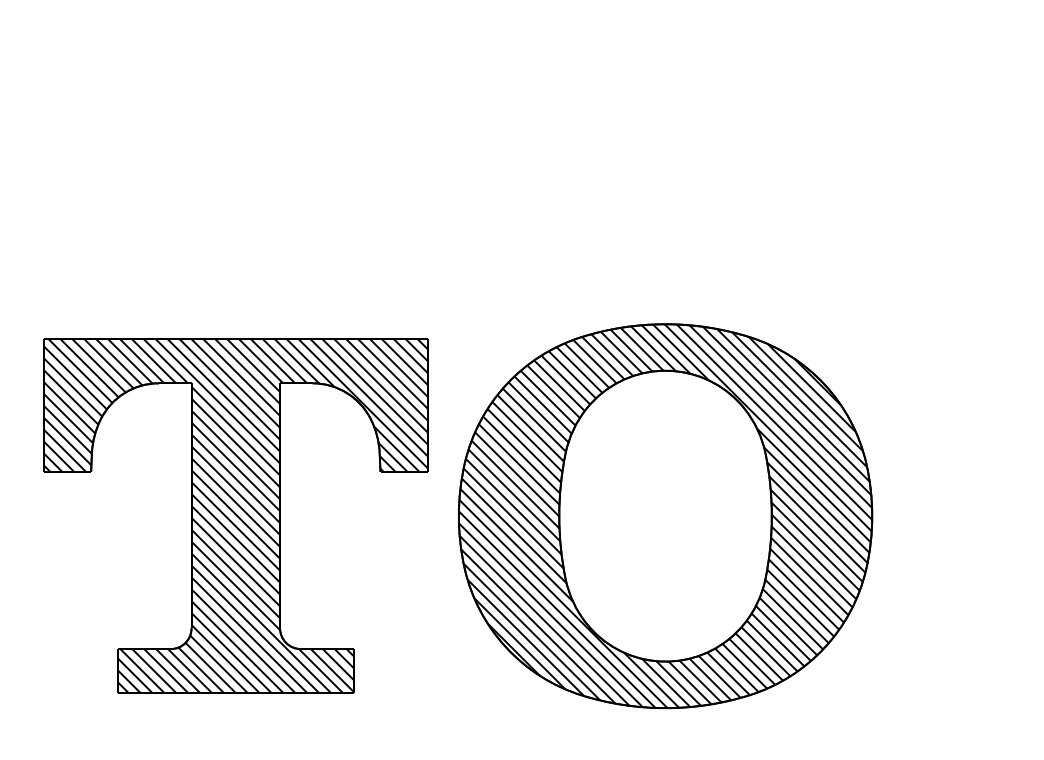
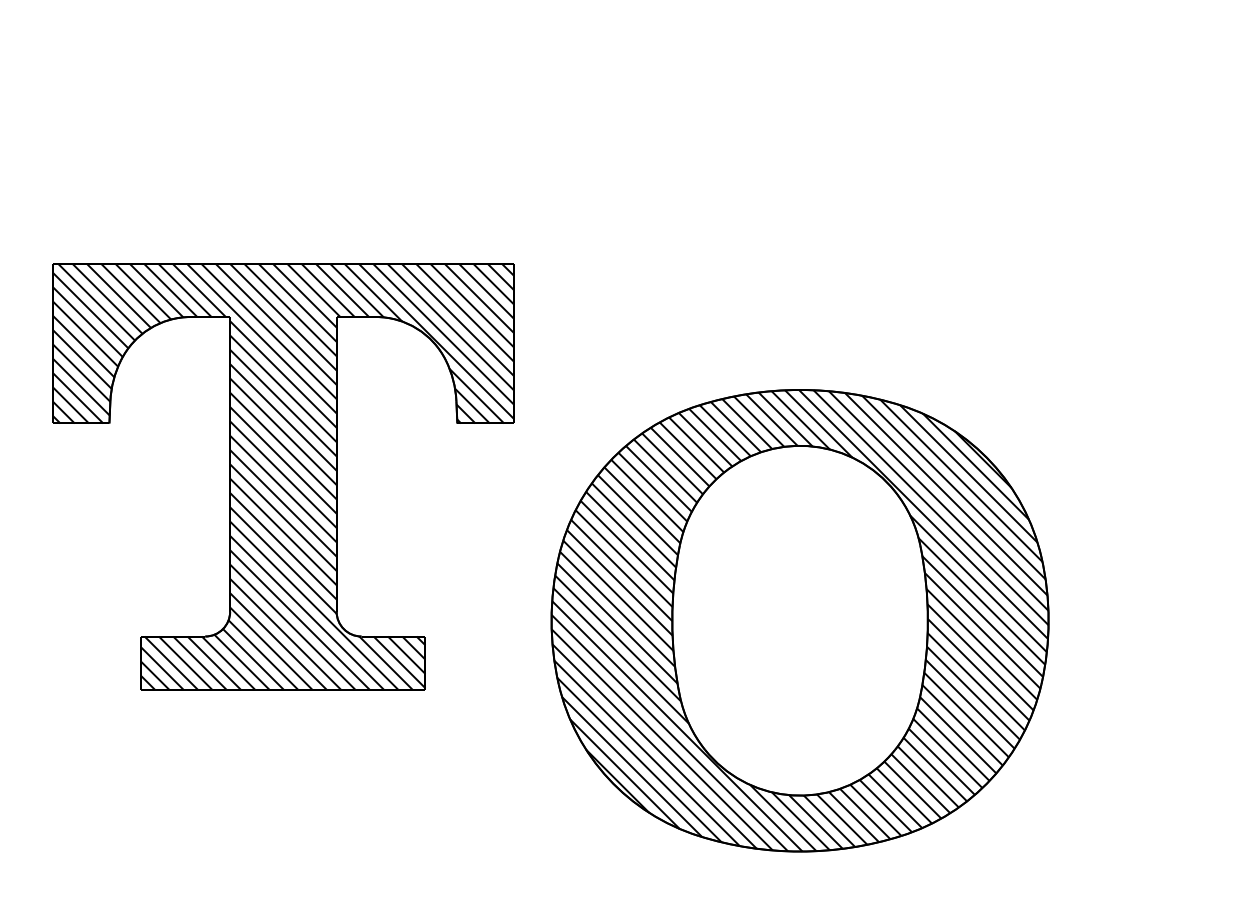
part: (235, 515) -> (283, 476), moved

